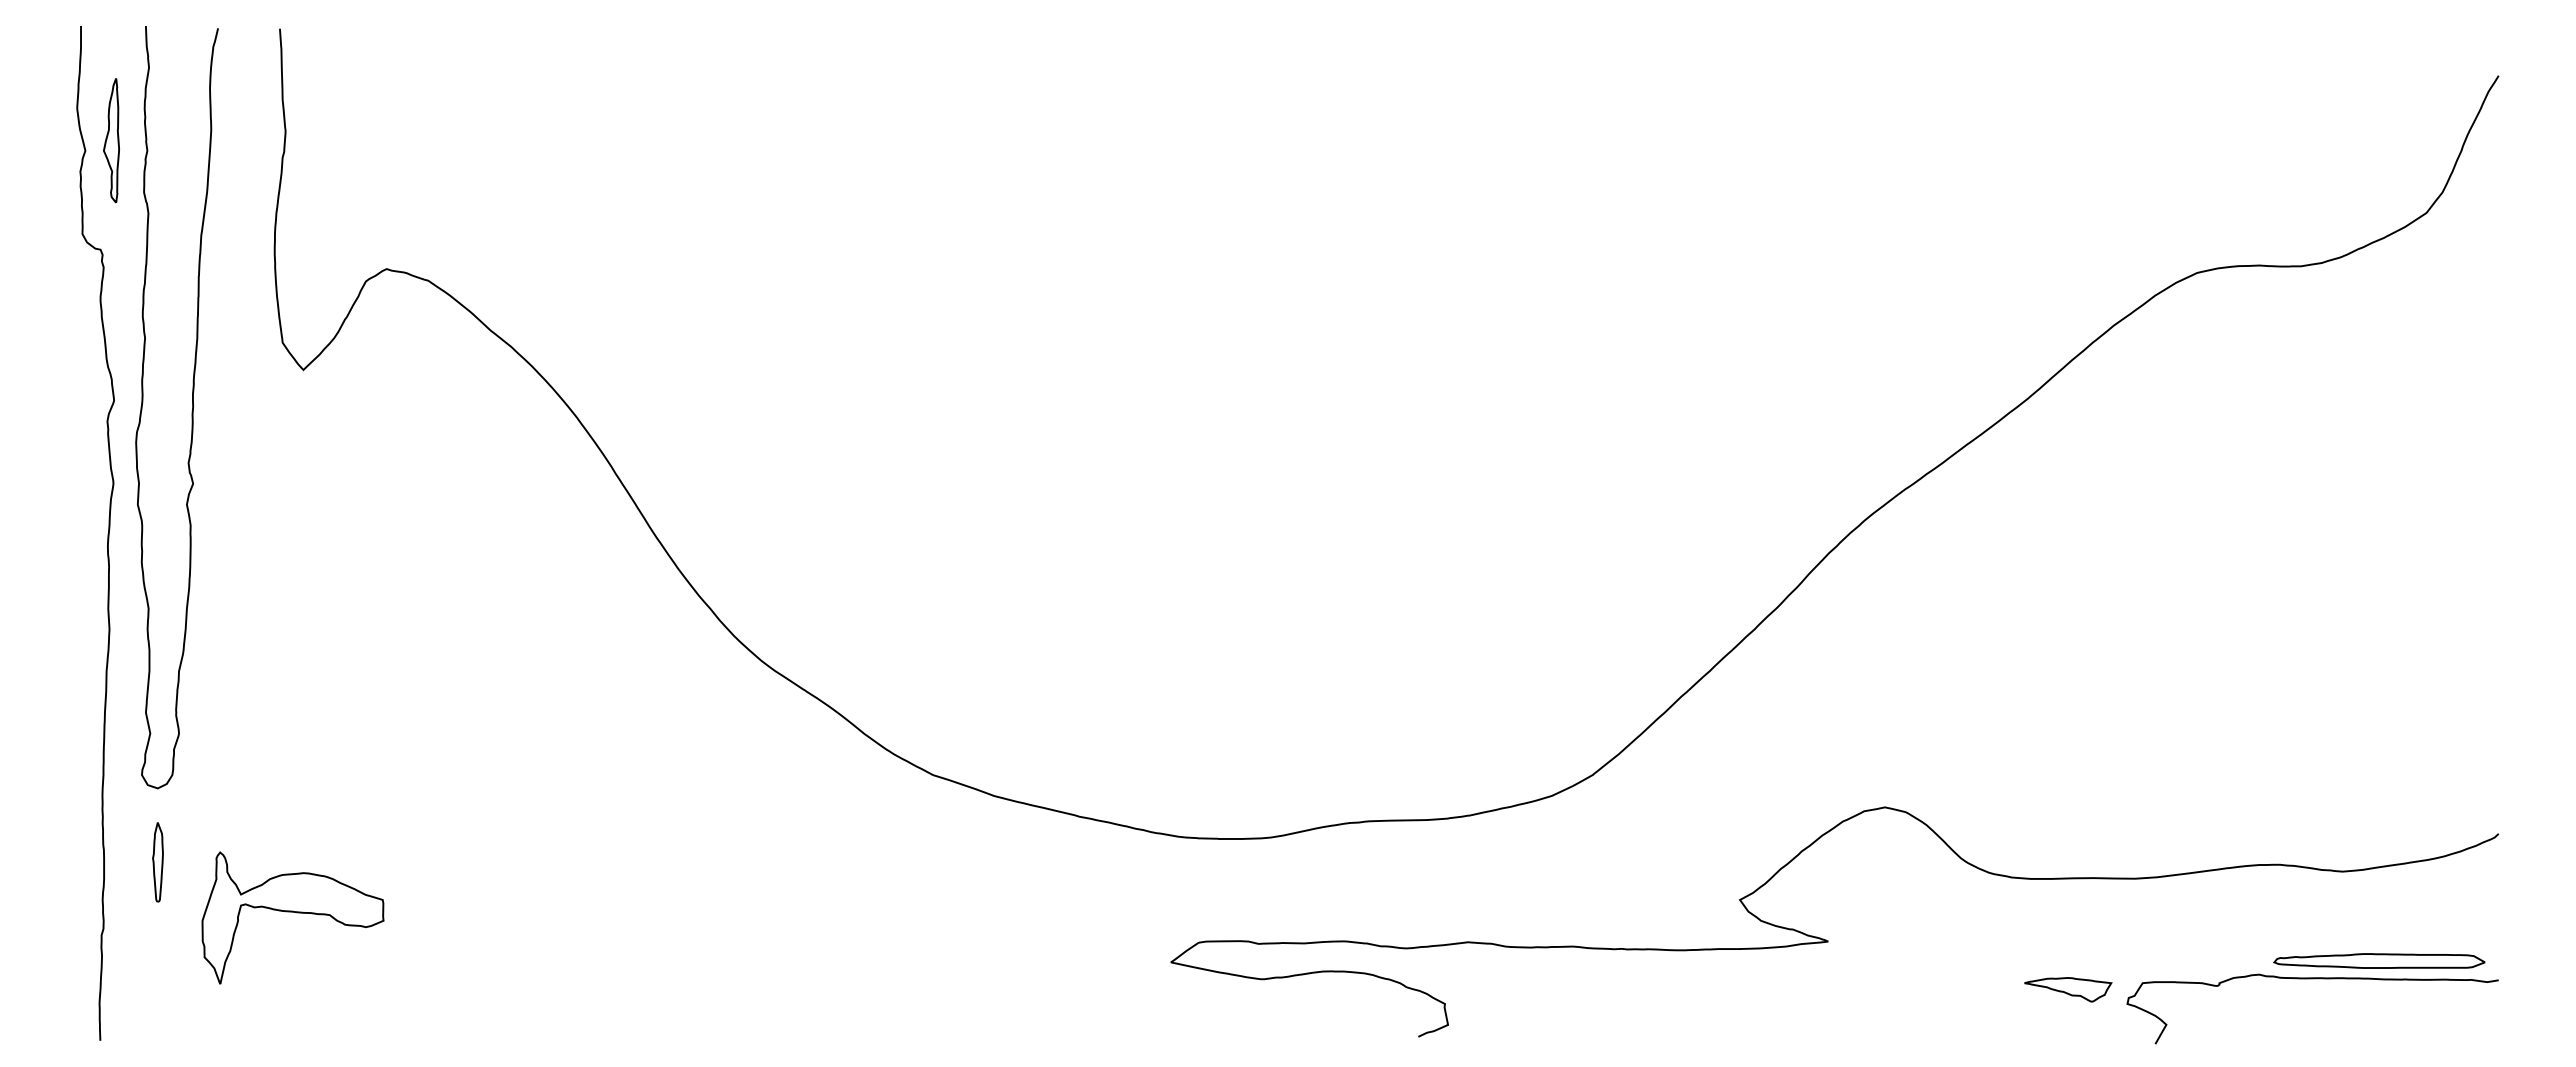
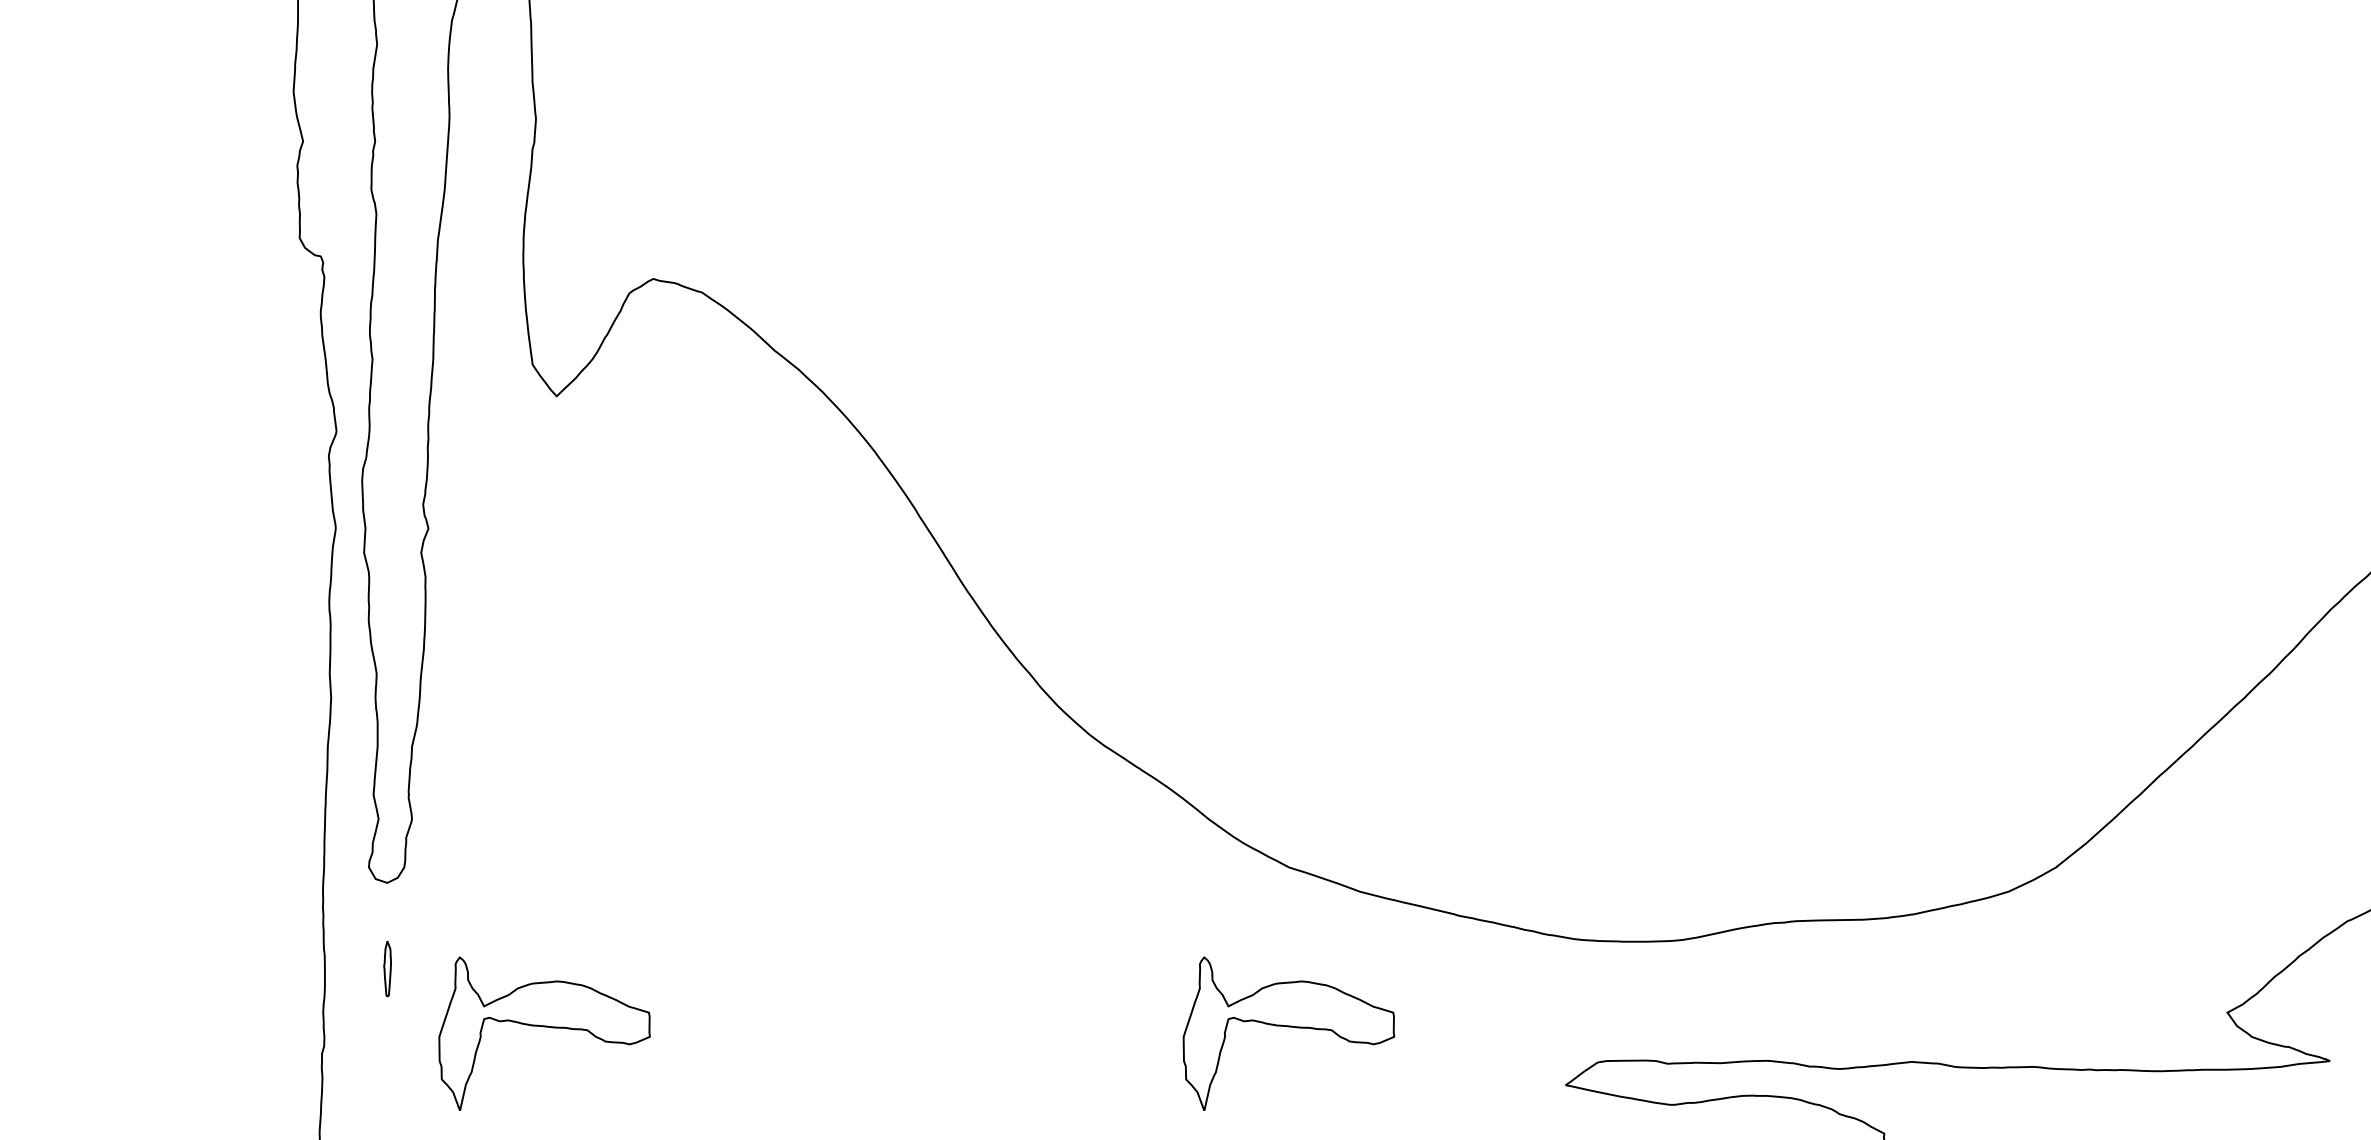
part: (111, 140) -> (333, 129), removed
part: (157, 862) -> (386, 969), size x0.6
part: (932, 917) -> (1288, 1033), added

